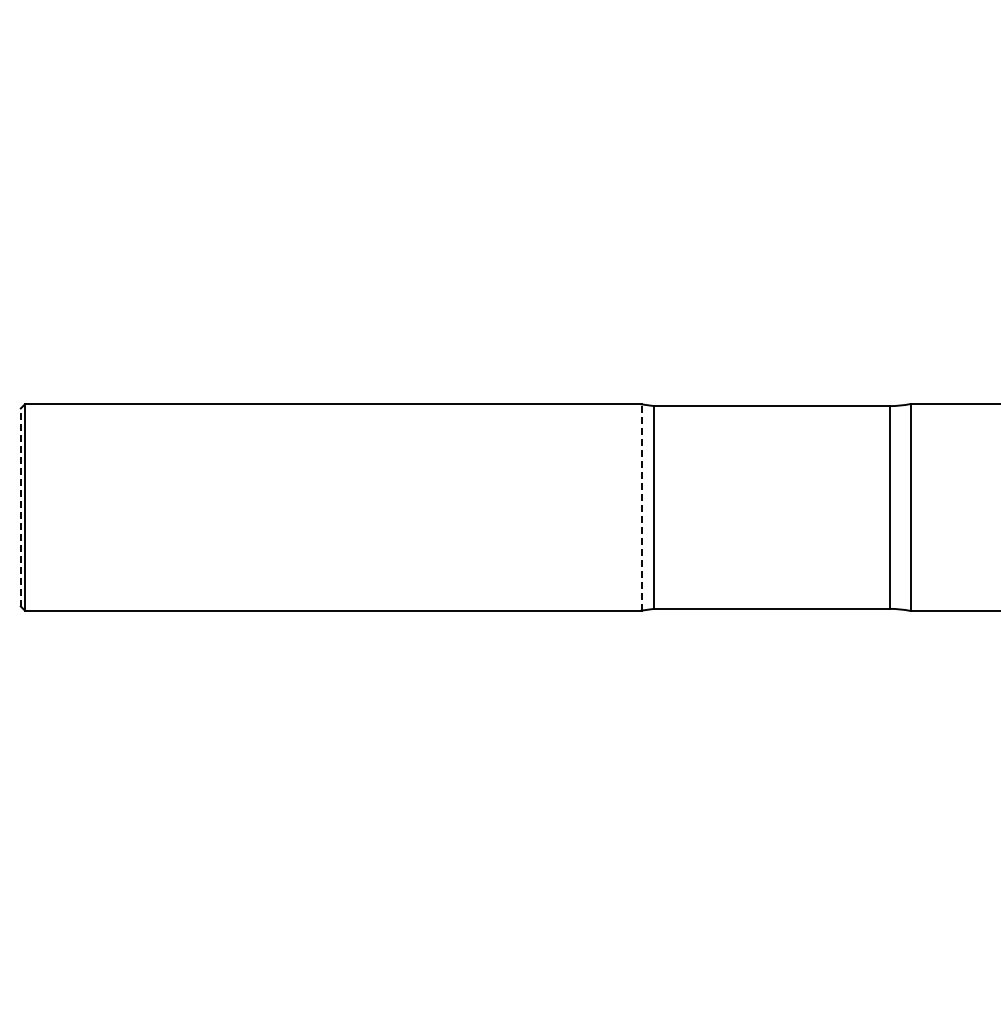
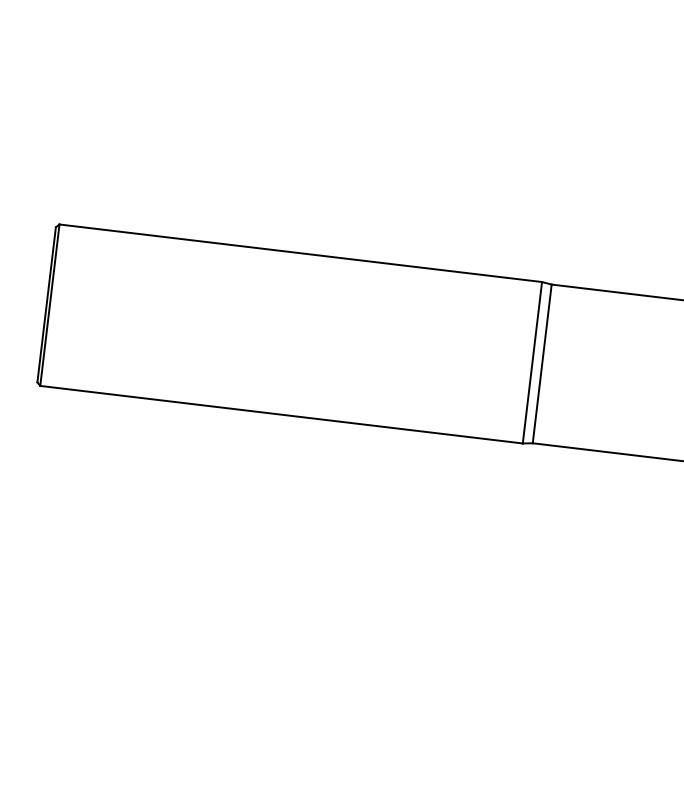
line: (20, 507) -> (46, 304), dashed -> solid
line: (641, 507) -> (532, 362), dashed -> solid

